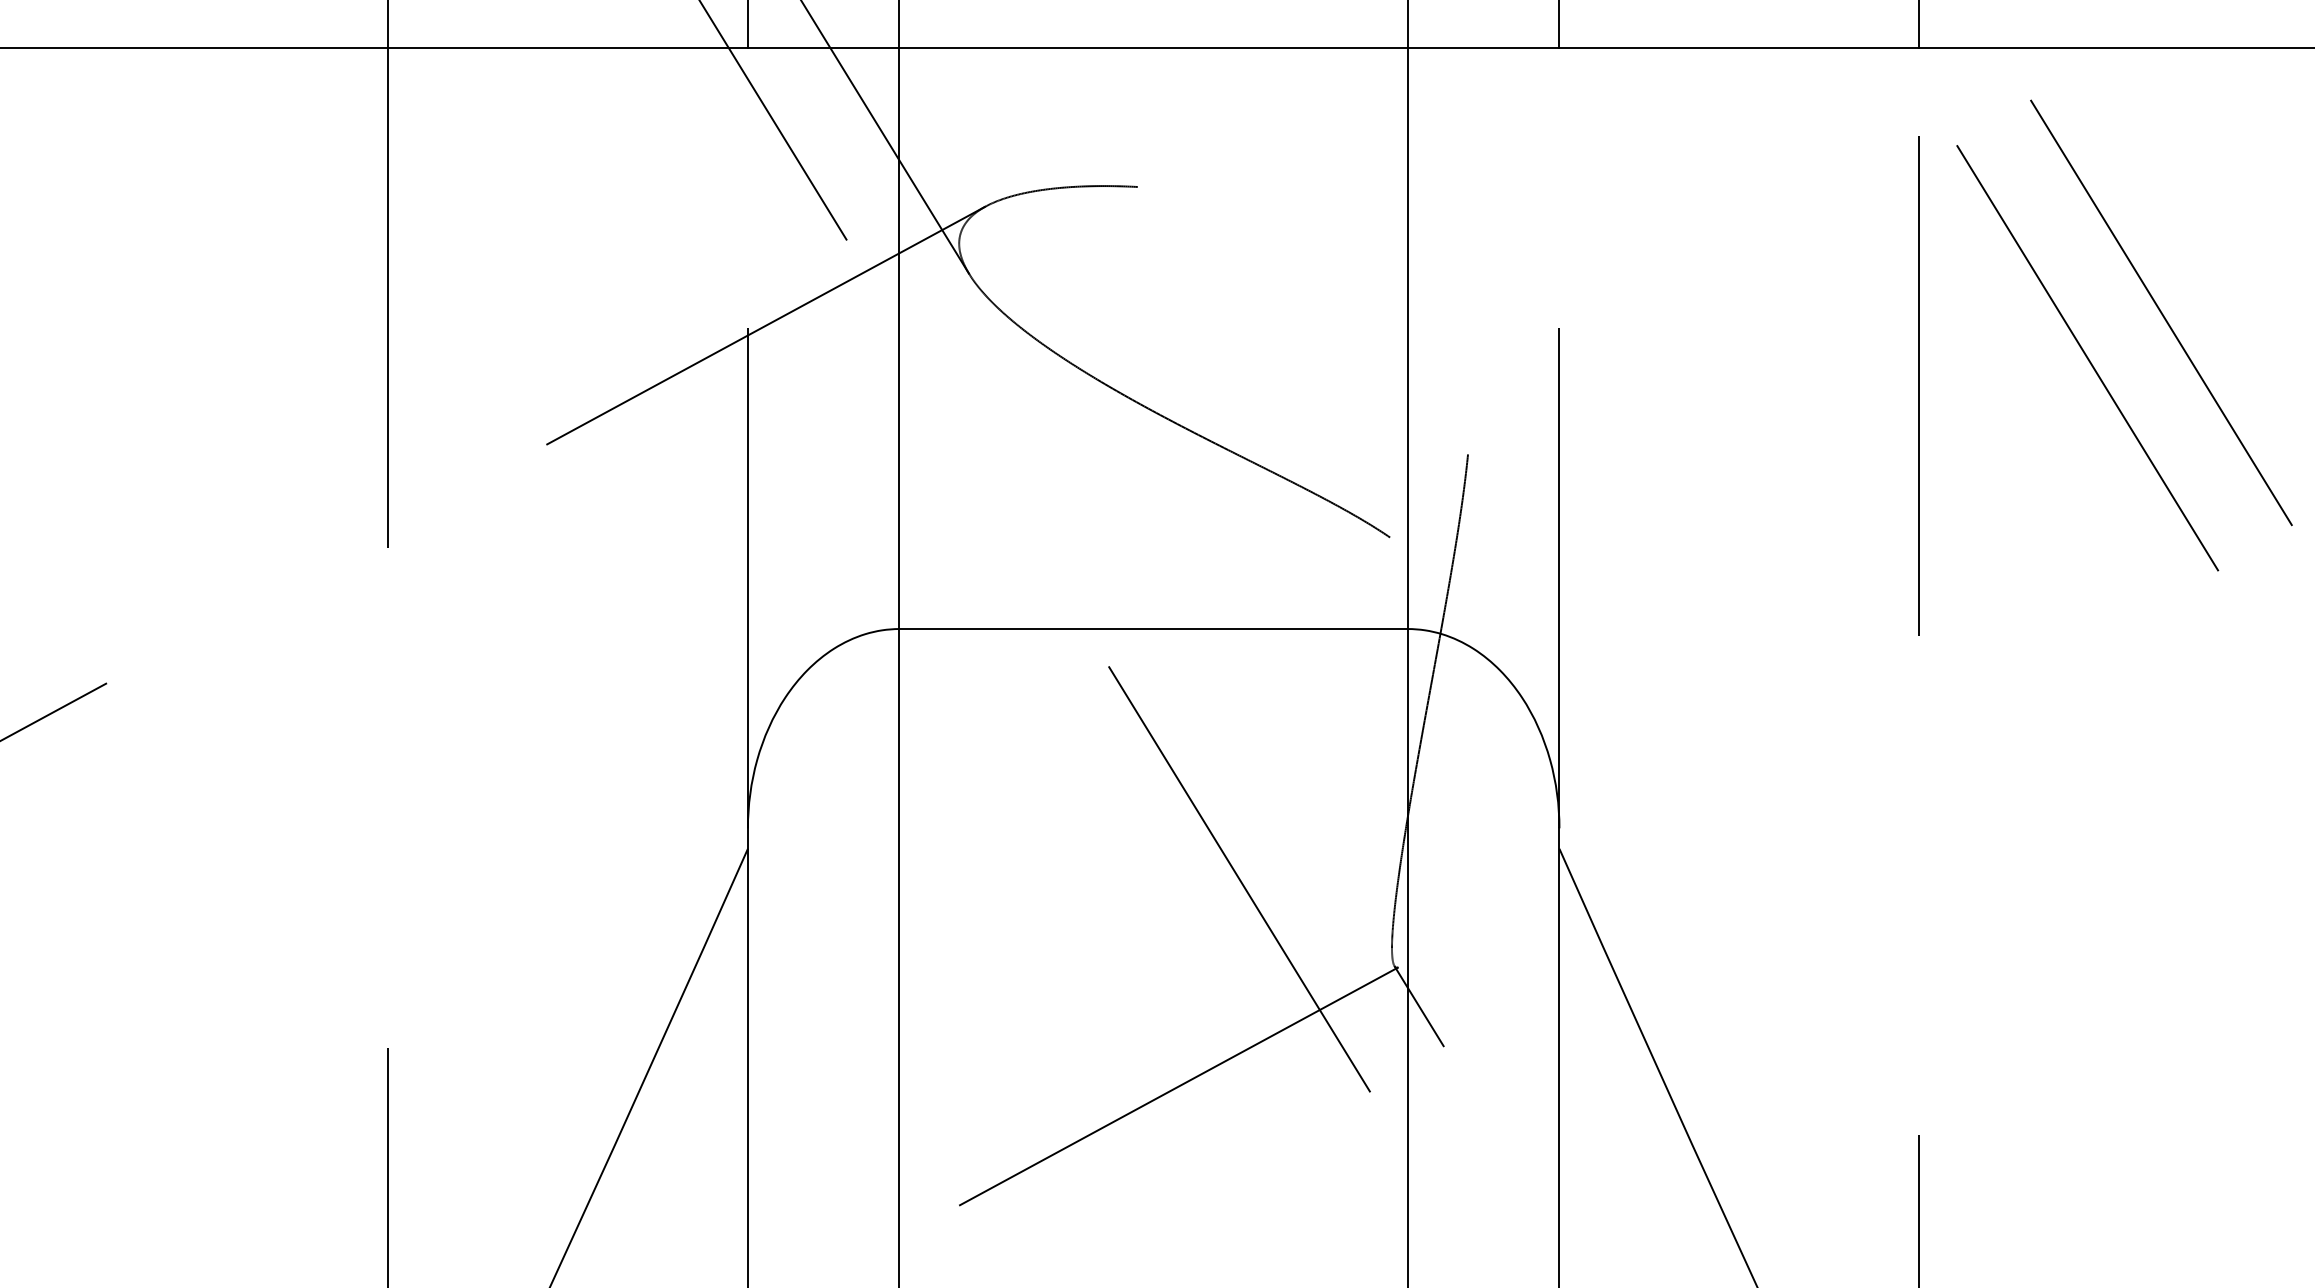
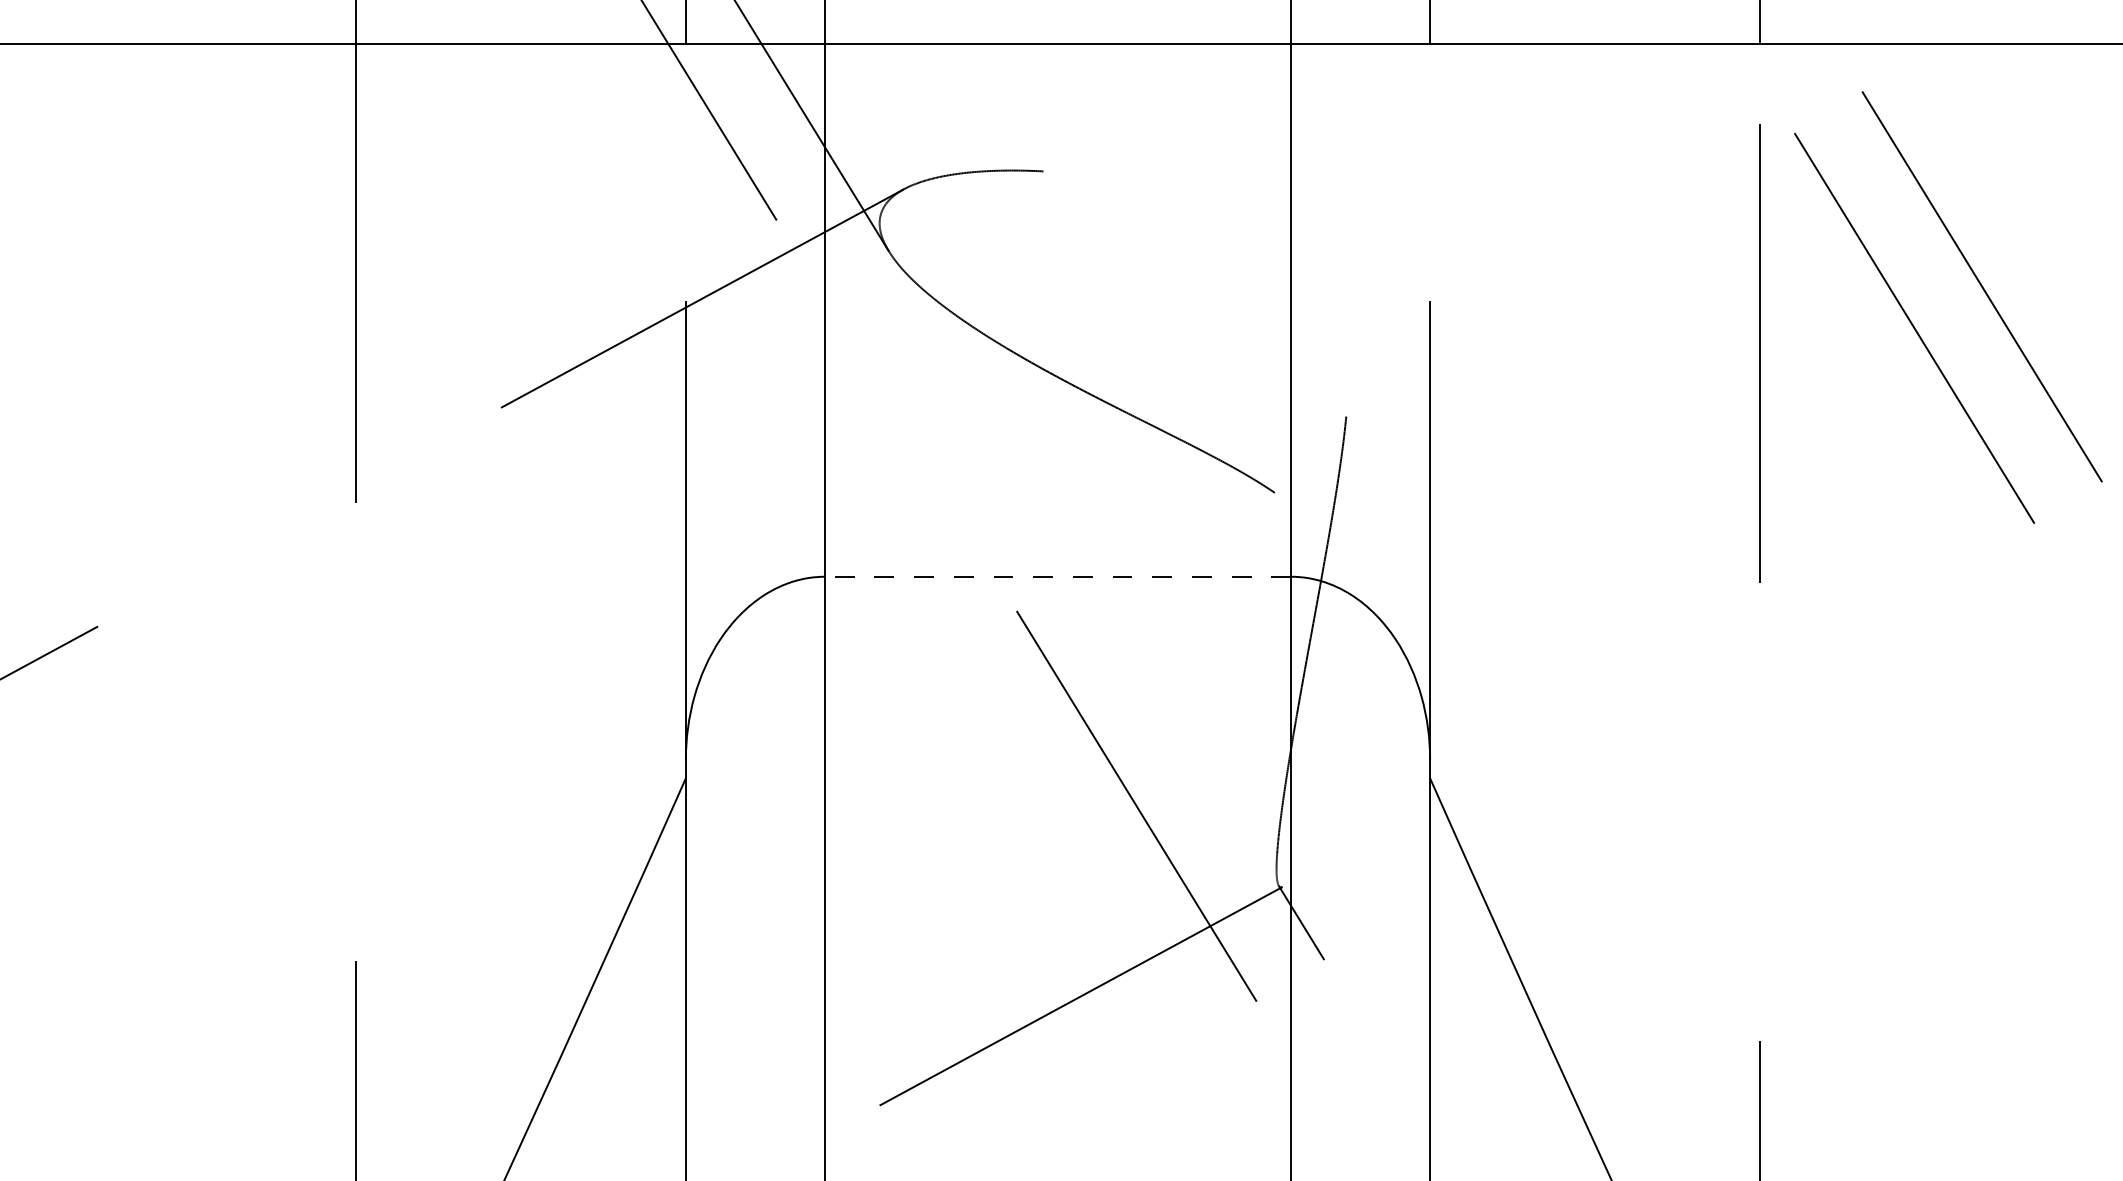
line: (1153, 628) -> (1057, 576), solid -> dashed

